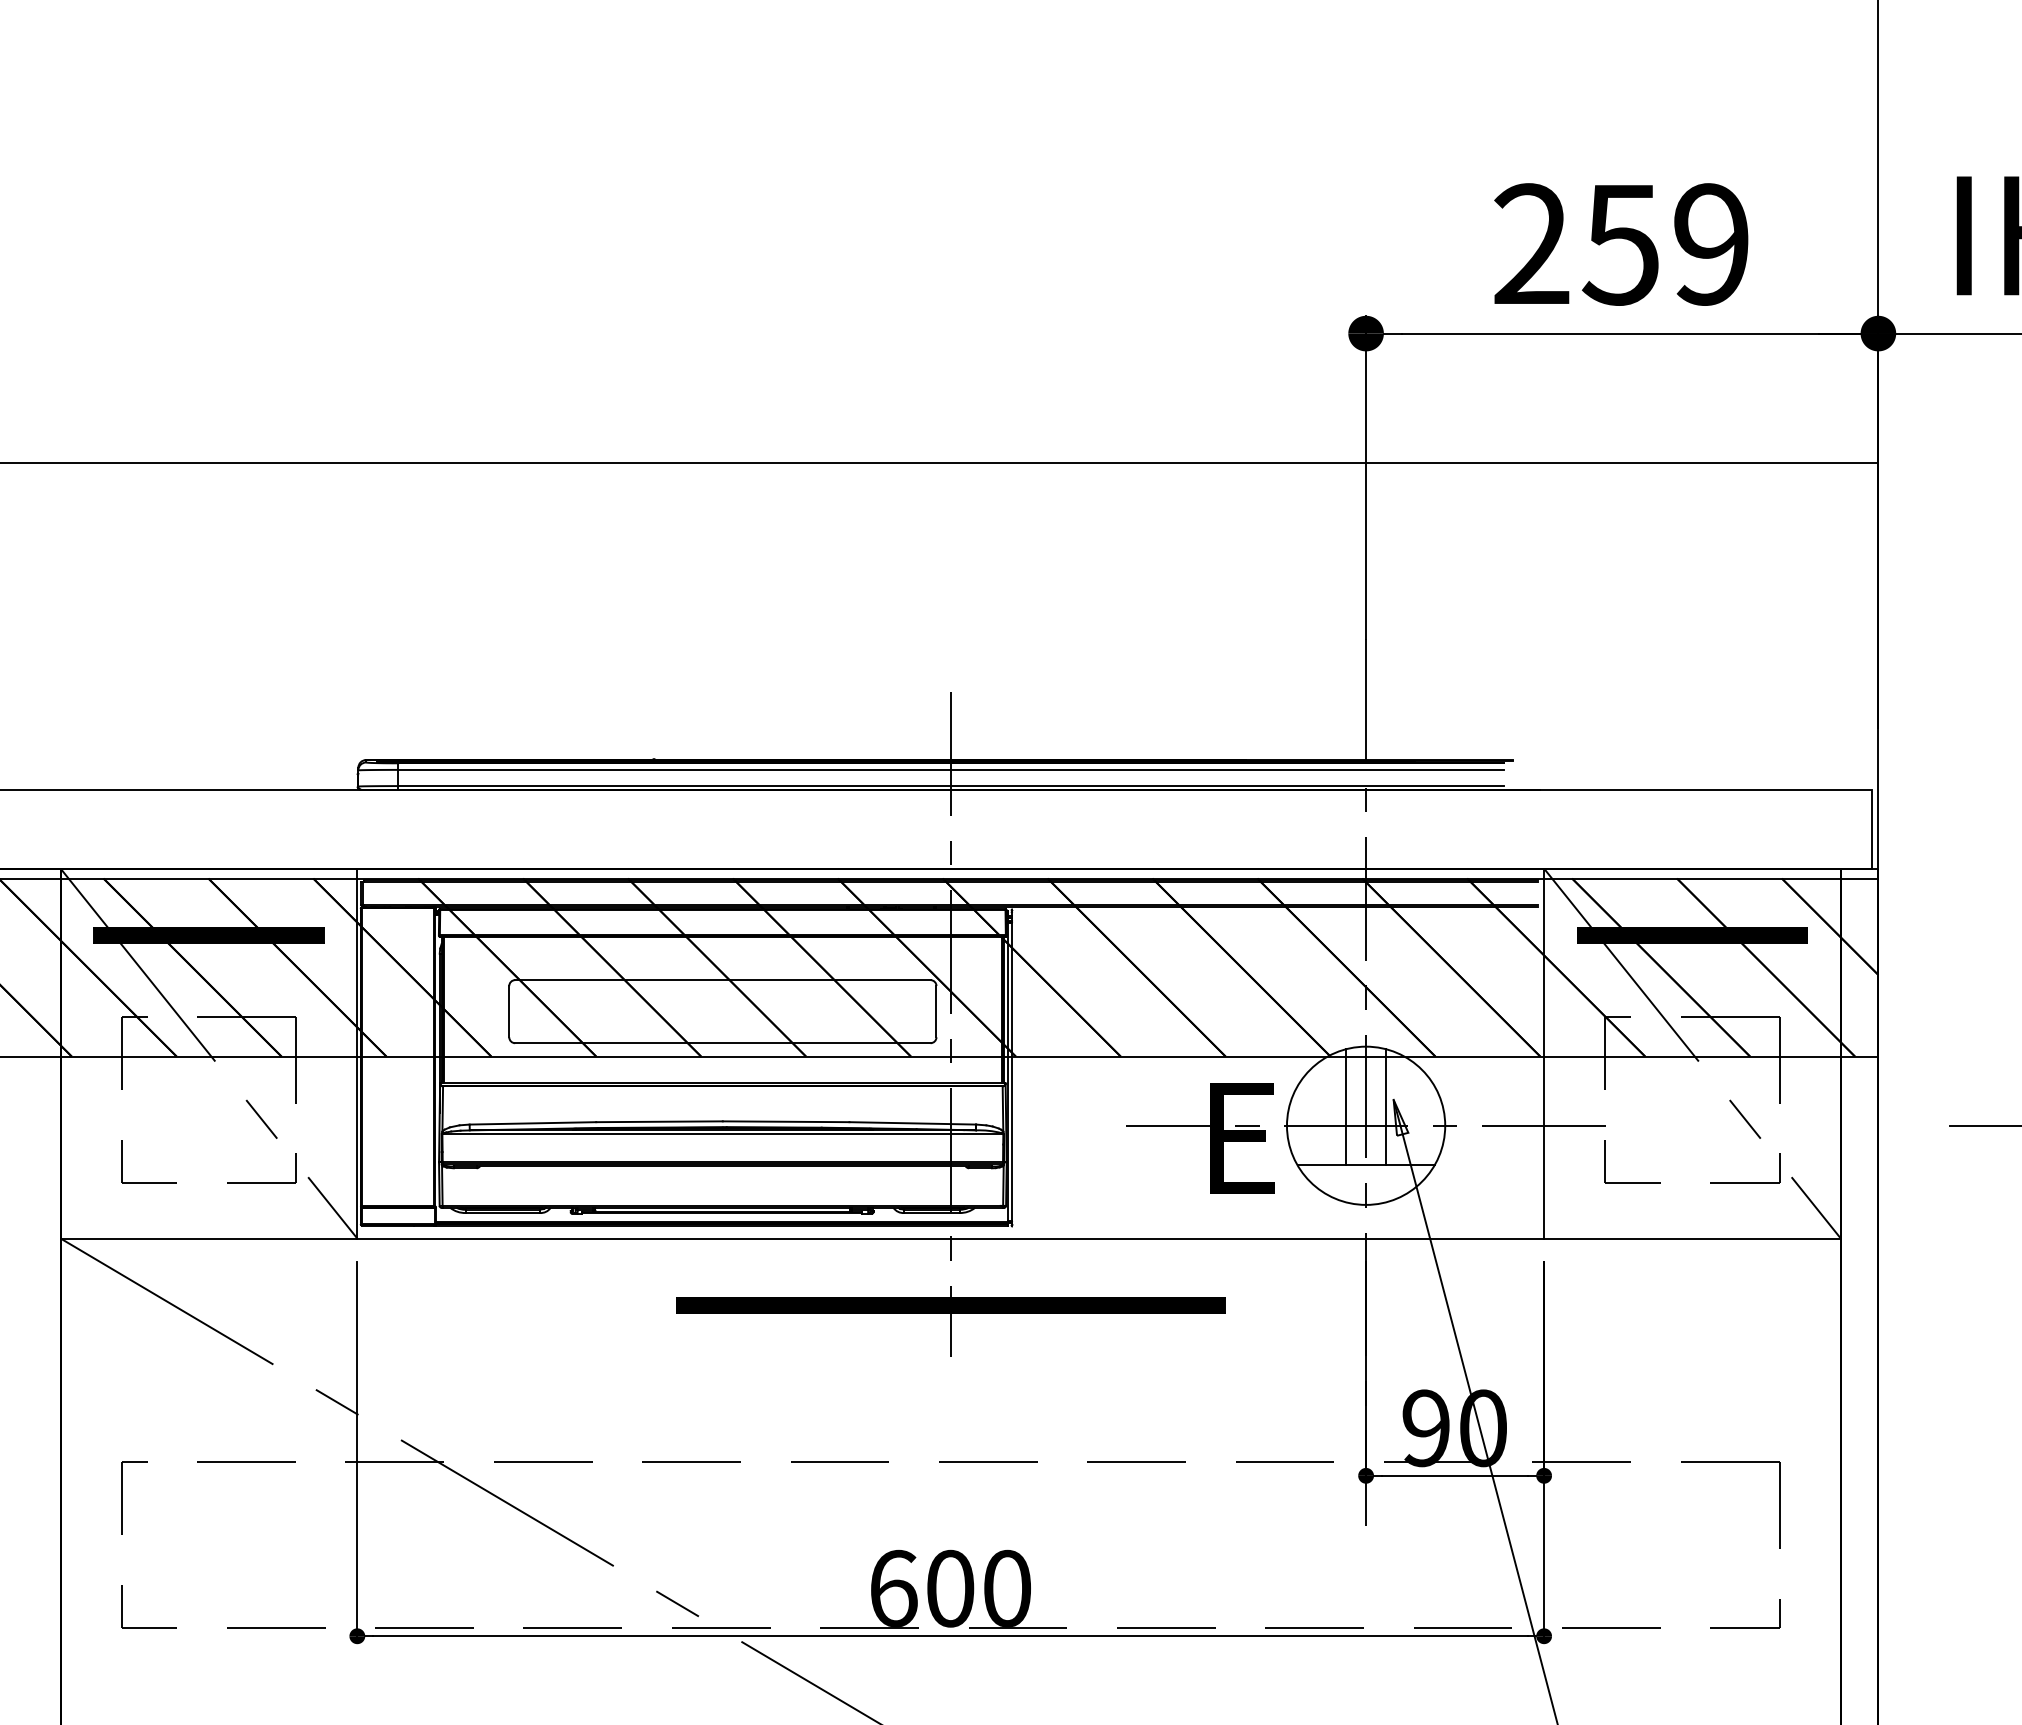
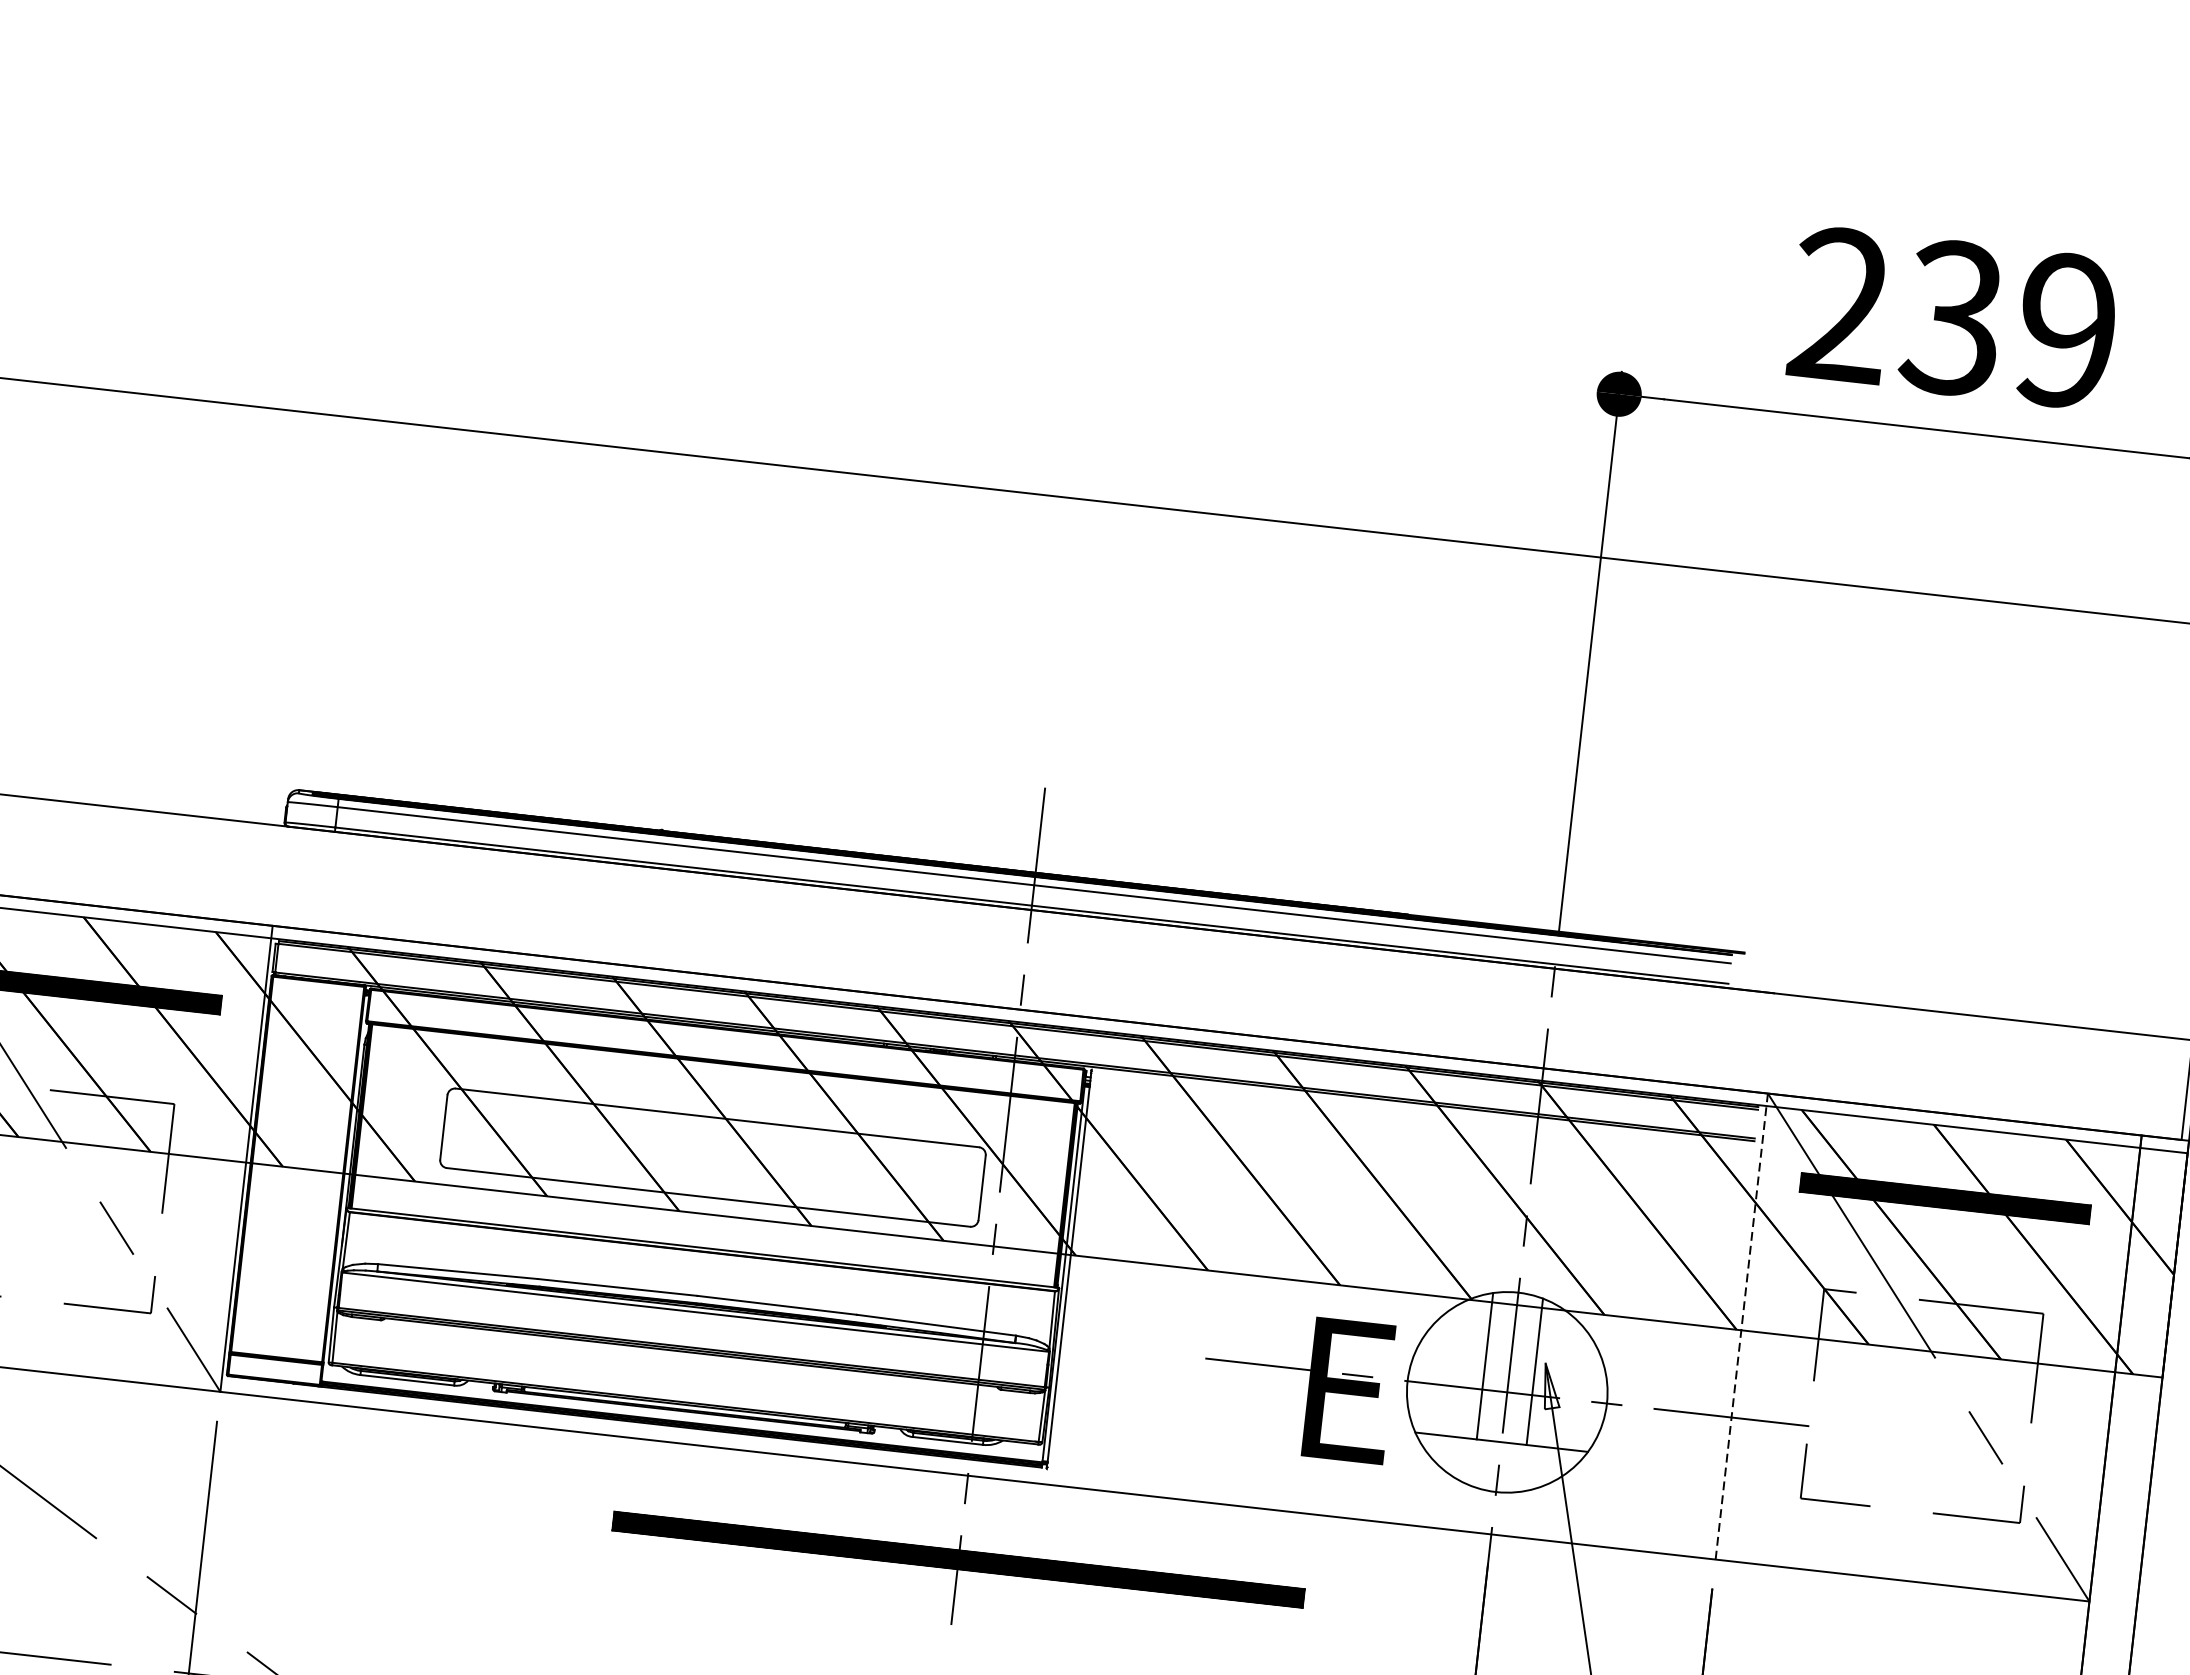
text: (1619, 244) -> (1951, 317), 259 -> 239
line: (1544, 1053) -> (1742, 1326), solid -> dashed

